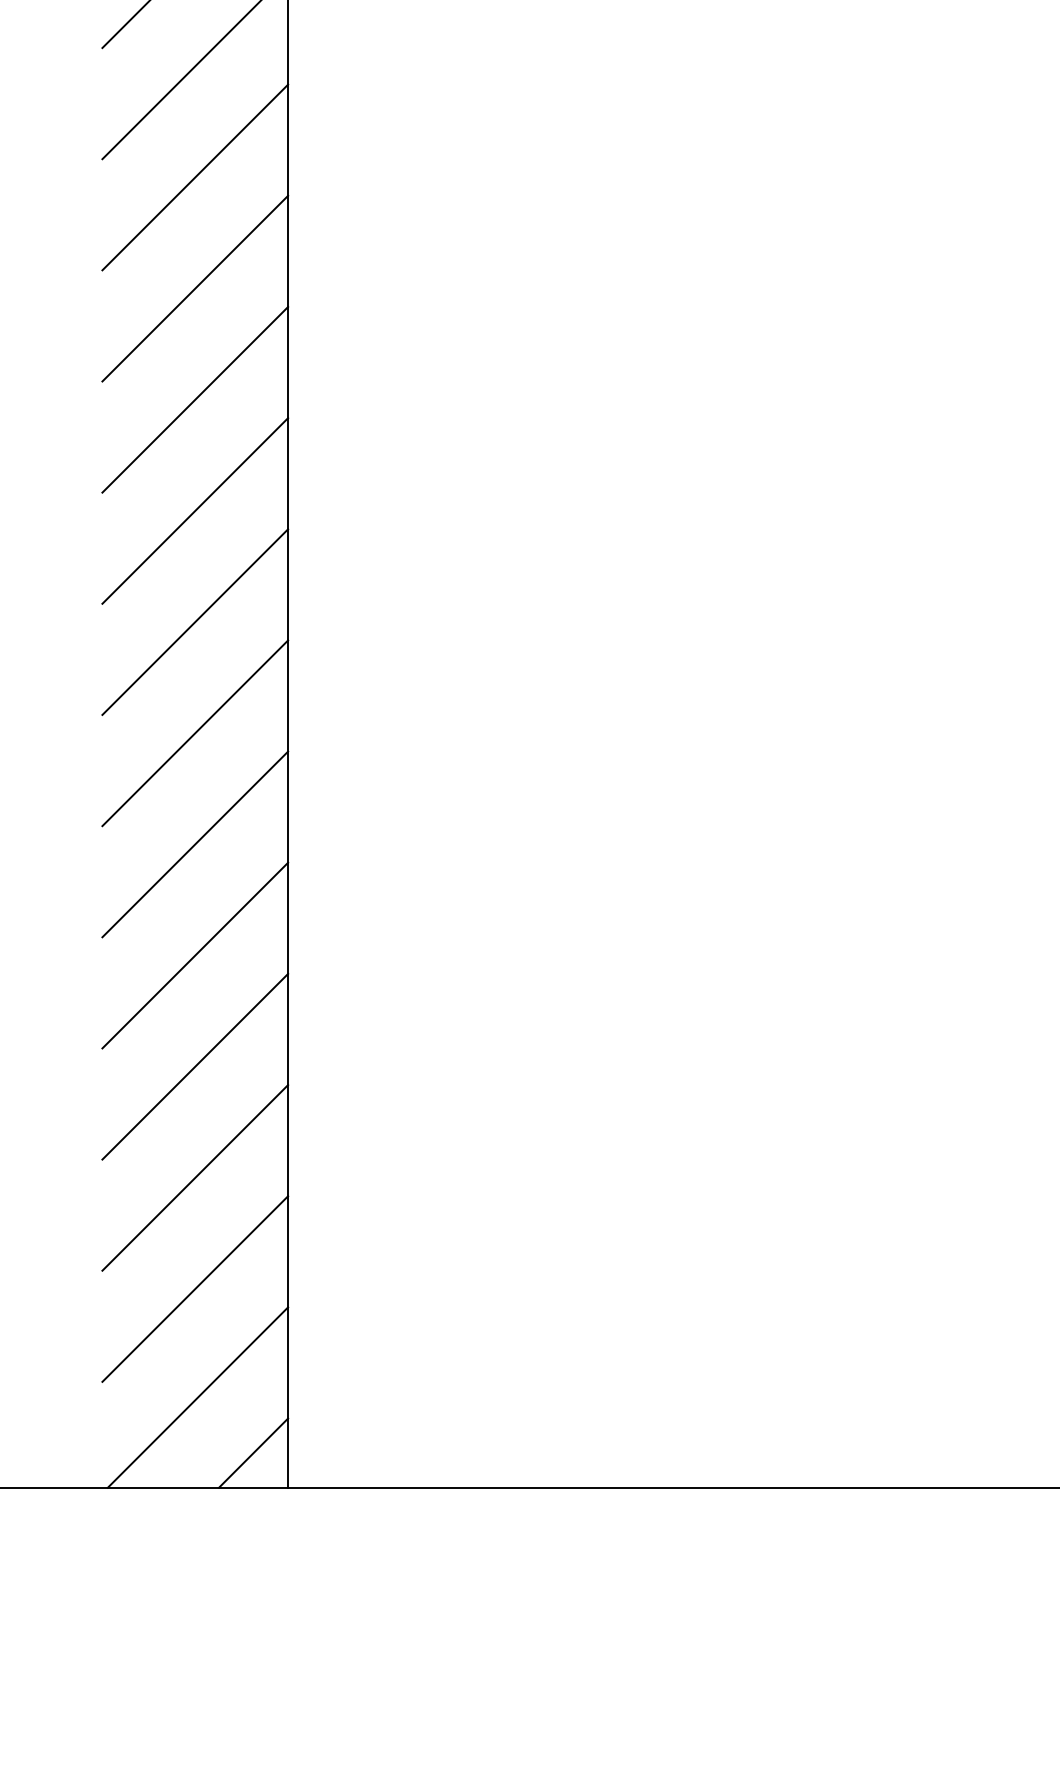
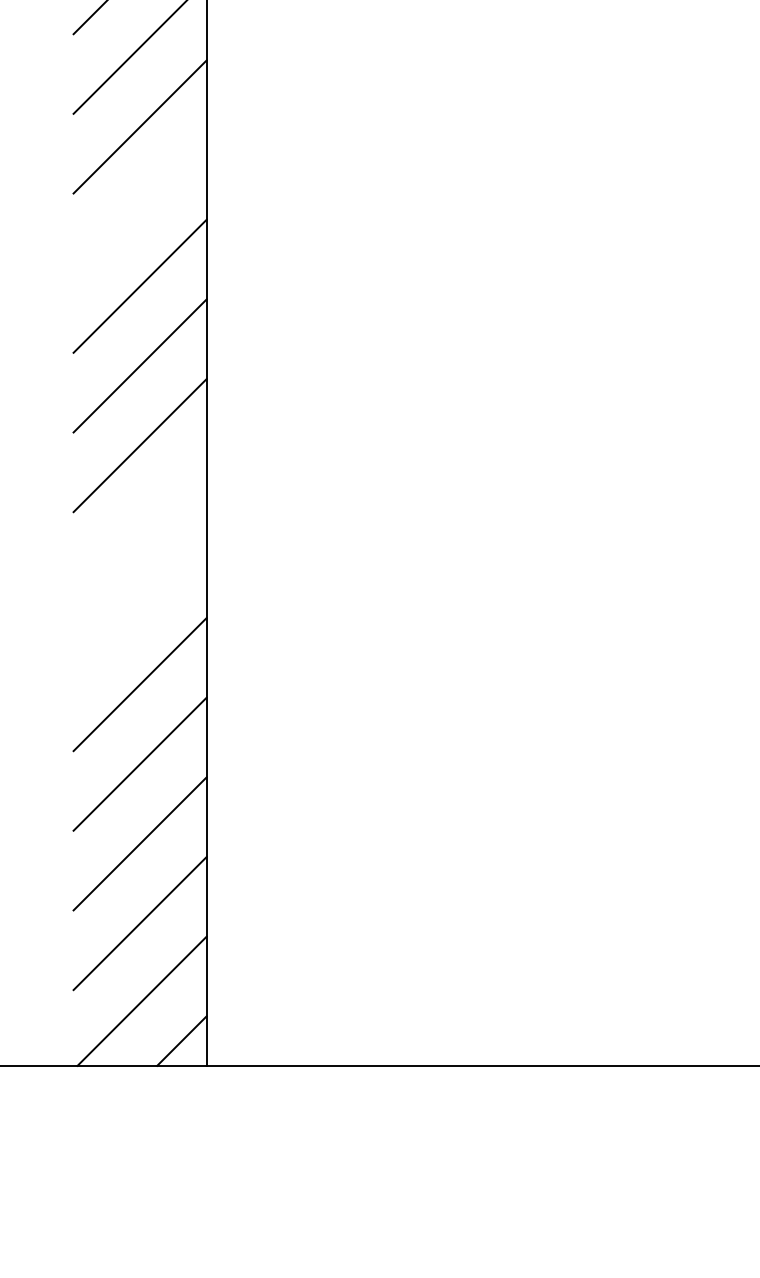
line: (195, 288) -> (140, 206), removed
line: (195, 733) -> (140, 525), removed
line: (195, 844) -> (140, 604), removed

